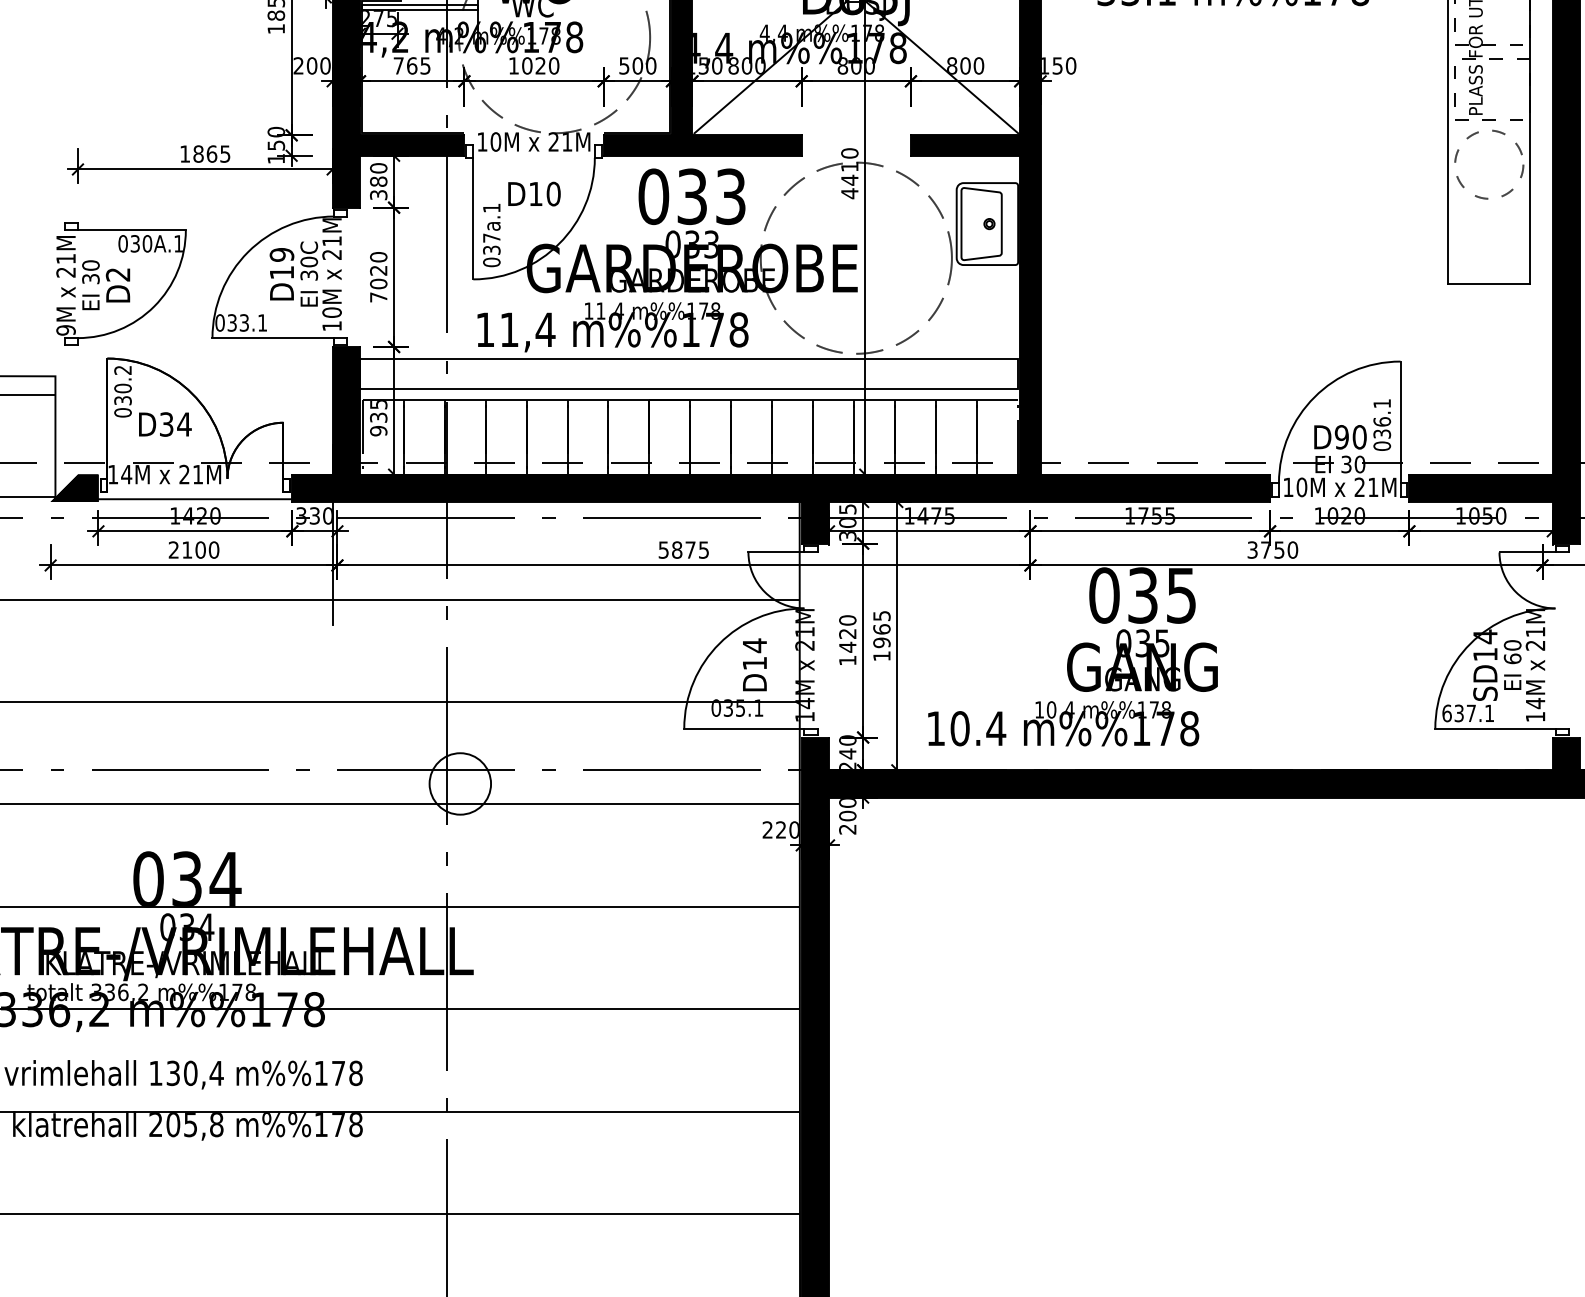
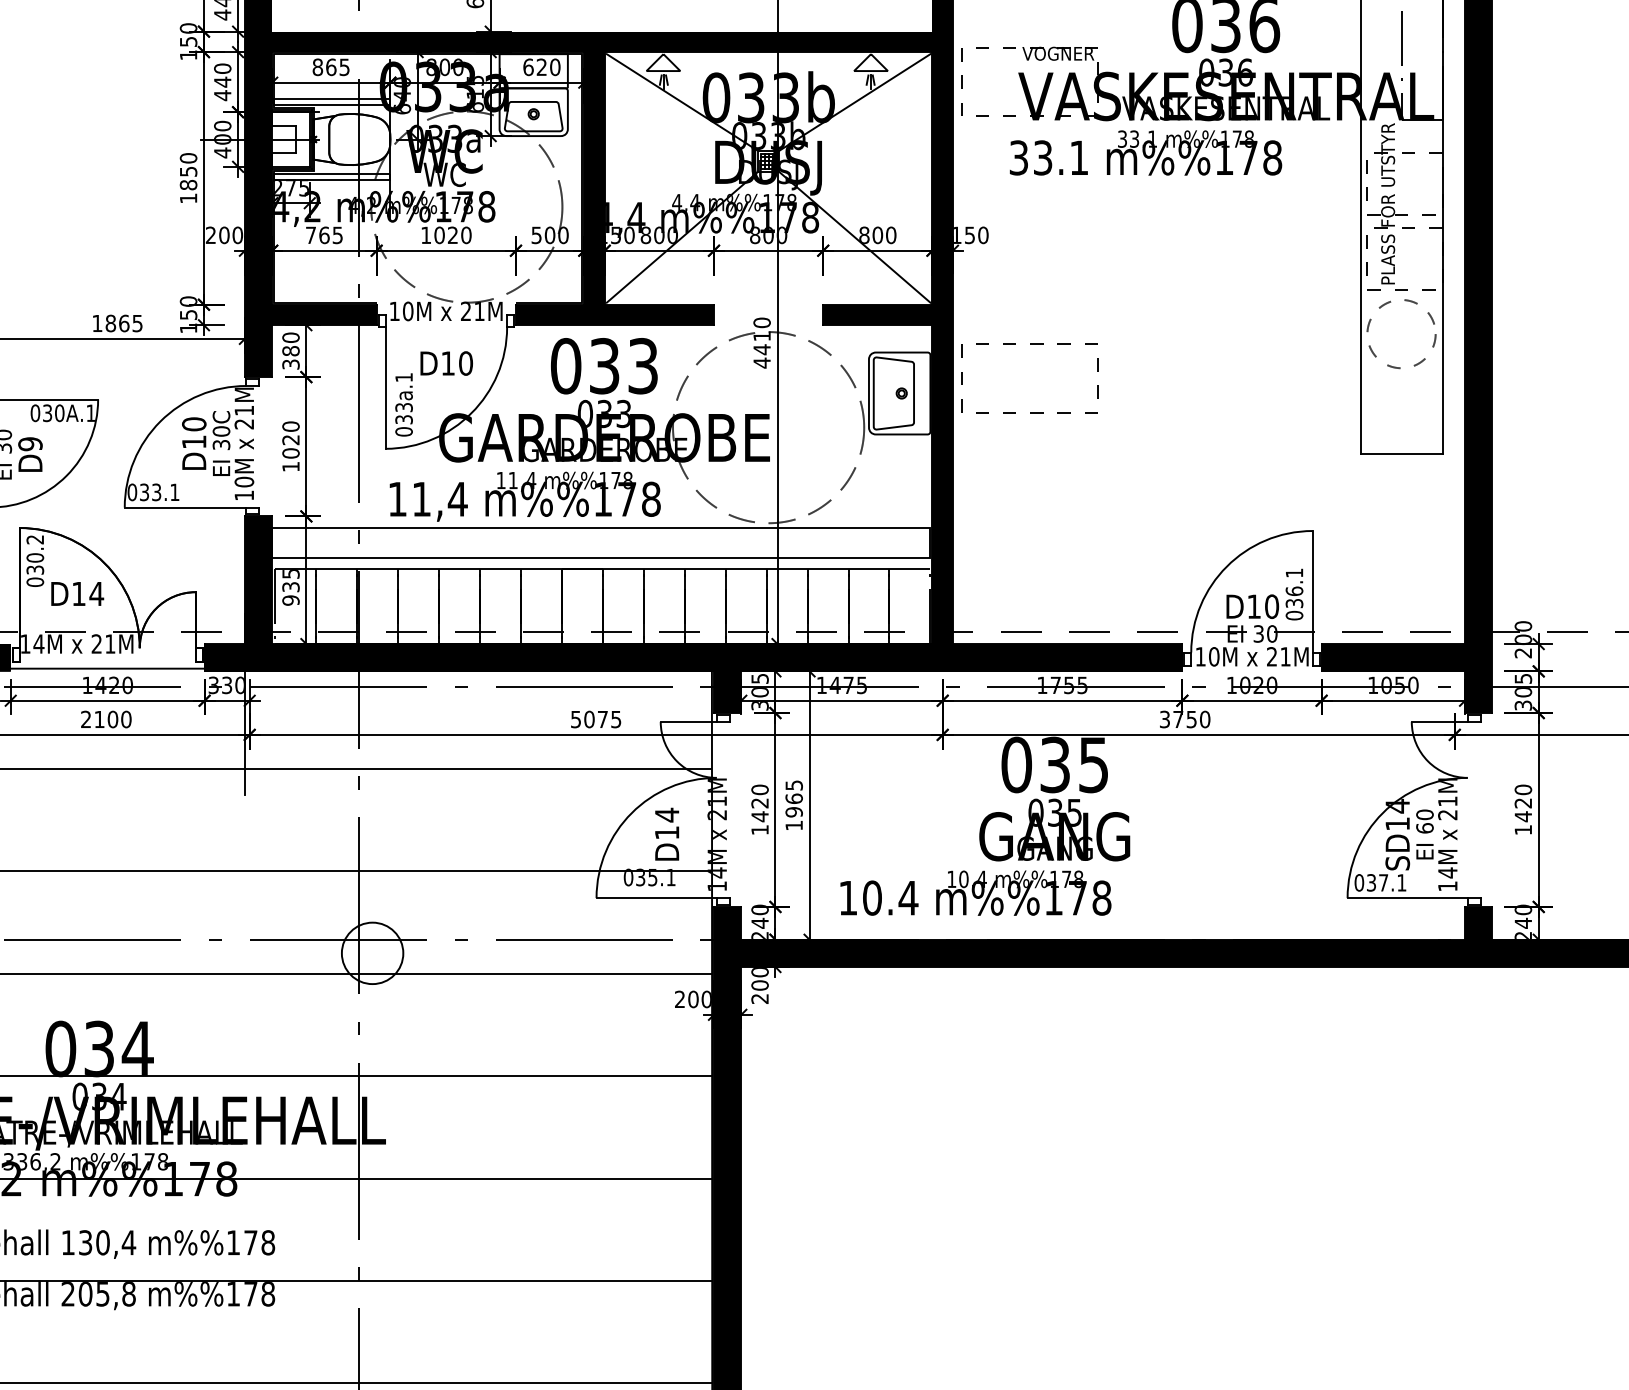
part: (1118, 175) -> (1030, 344), added
text: (491, 238) -> (403, 407), 037a.1 -> 033a.1
text: (282, 255) -> (194, 424), D19 -> D10
text: (118, 275) -> (30, 444), D2 -> D9
text: (378, 297) -> (290, 466), 7020 -> 1020
text: (166, 424) -> (78, 593), D34 -> D14
text: (1342, 437) -> (1254, 606), D90 -> D10
text: (677, 550) -> (589, 719), 5875 -> 5075
text: (1447, 713) -> (1359, 882), 637.1 -> 037.1
text: (781, 830) -> (693, 999), 220 -> 200

